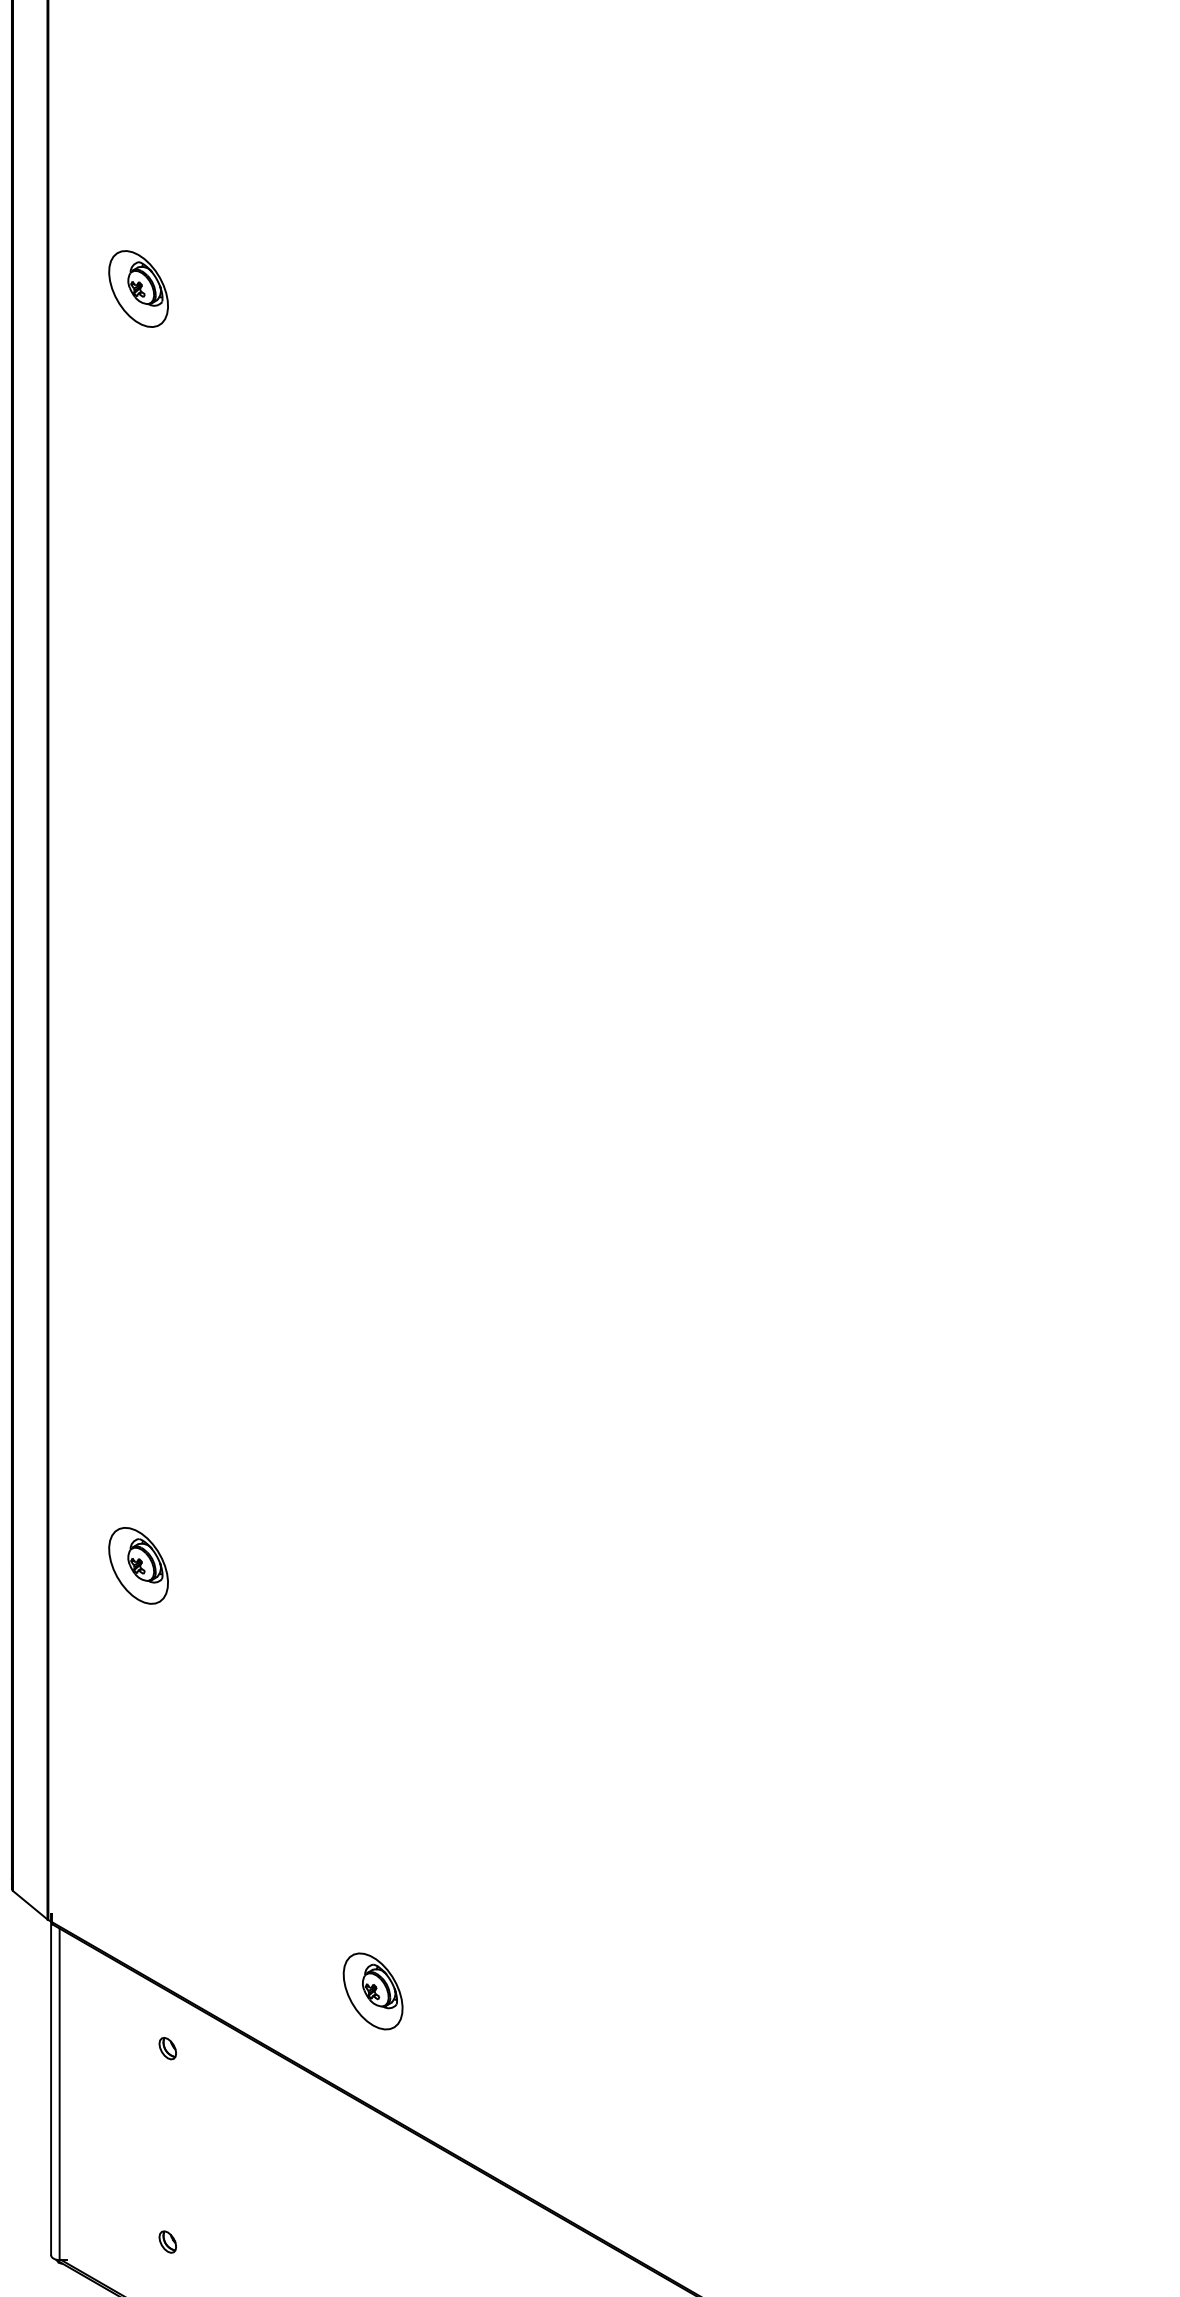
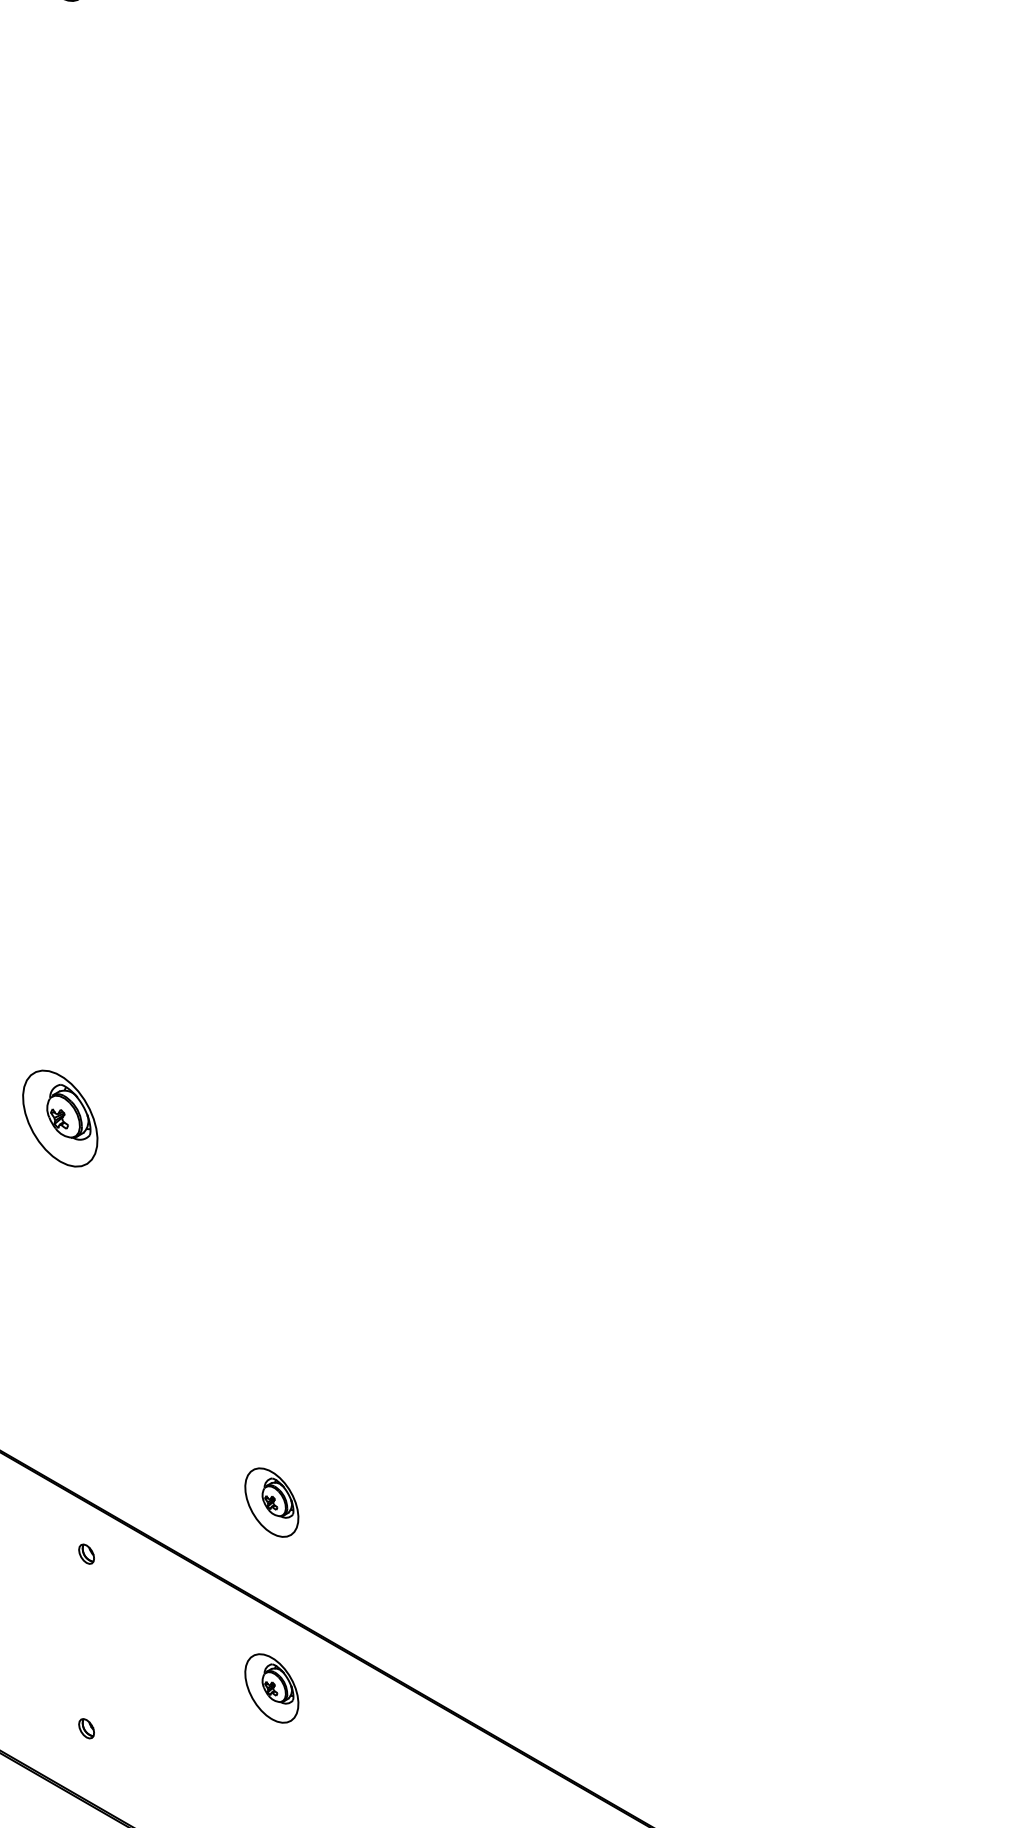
part: (138, 1565) -> (60, 1118), size x1.4
part: (372, 2197) -> (271, 1688), added

